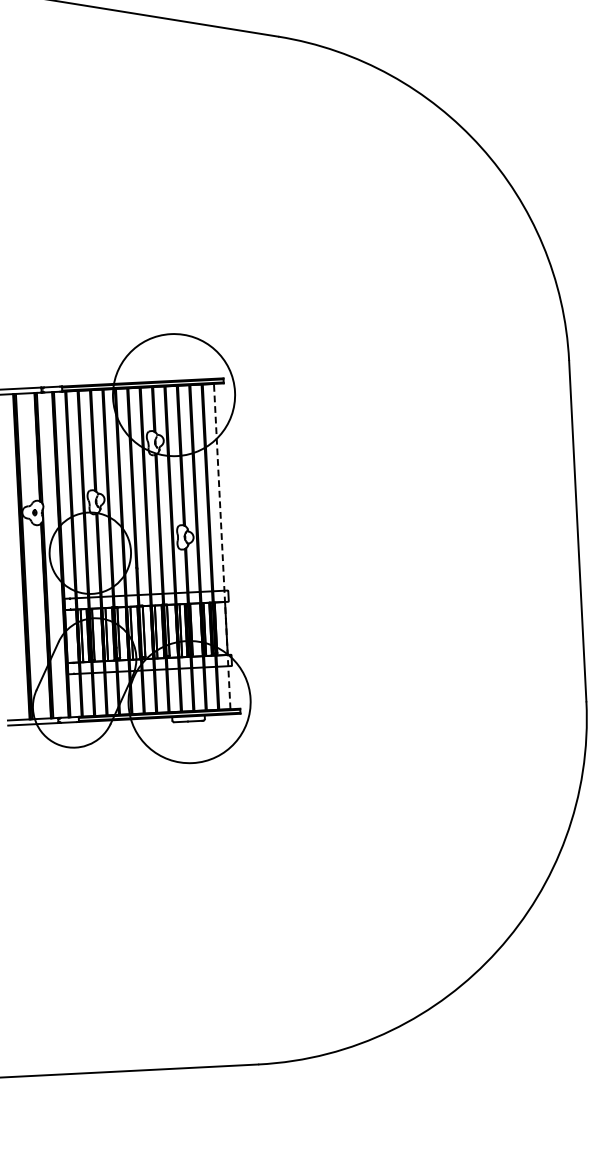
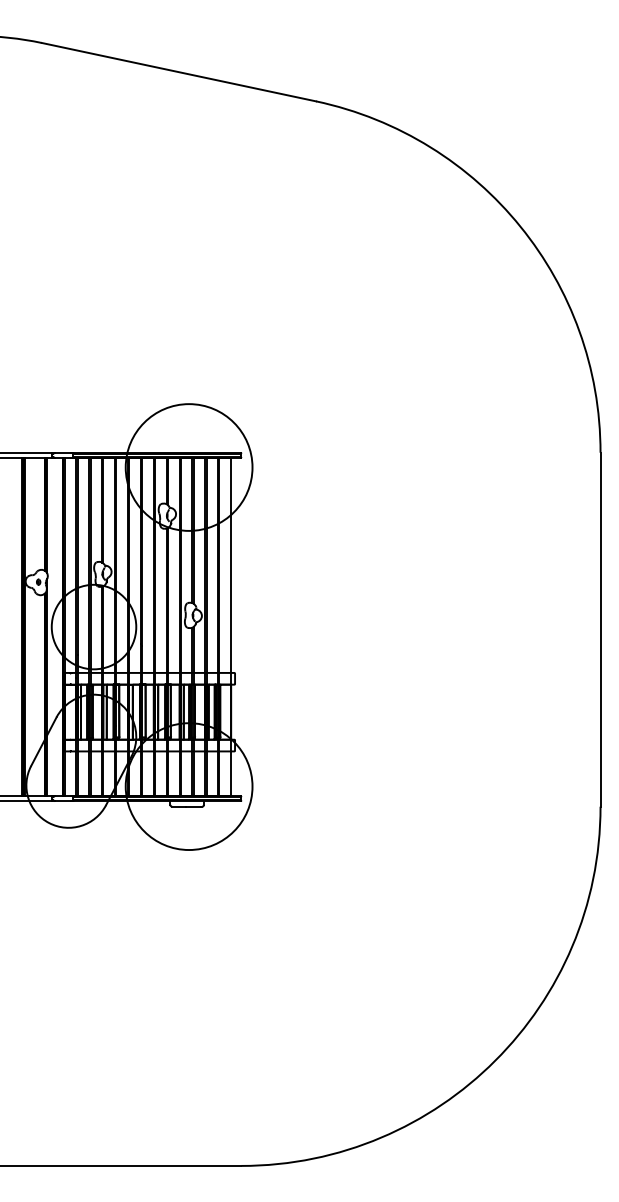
line: (222, 546) -> (231, 626), dashed -> solid

